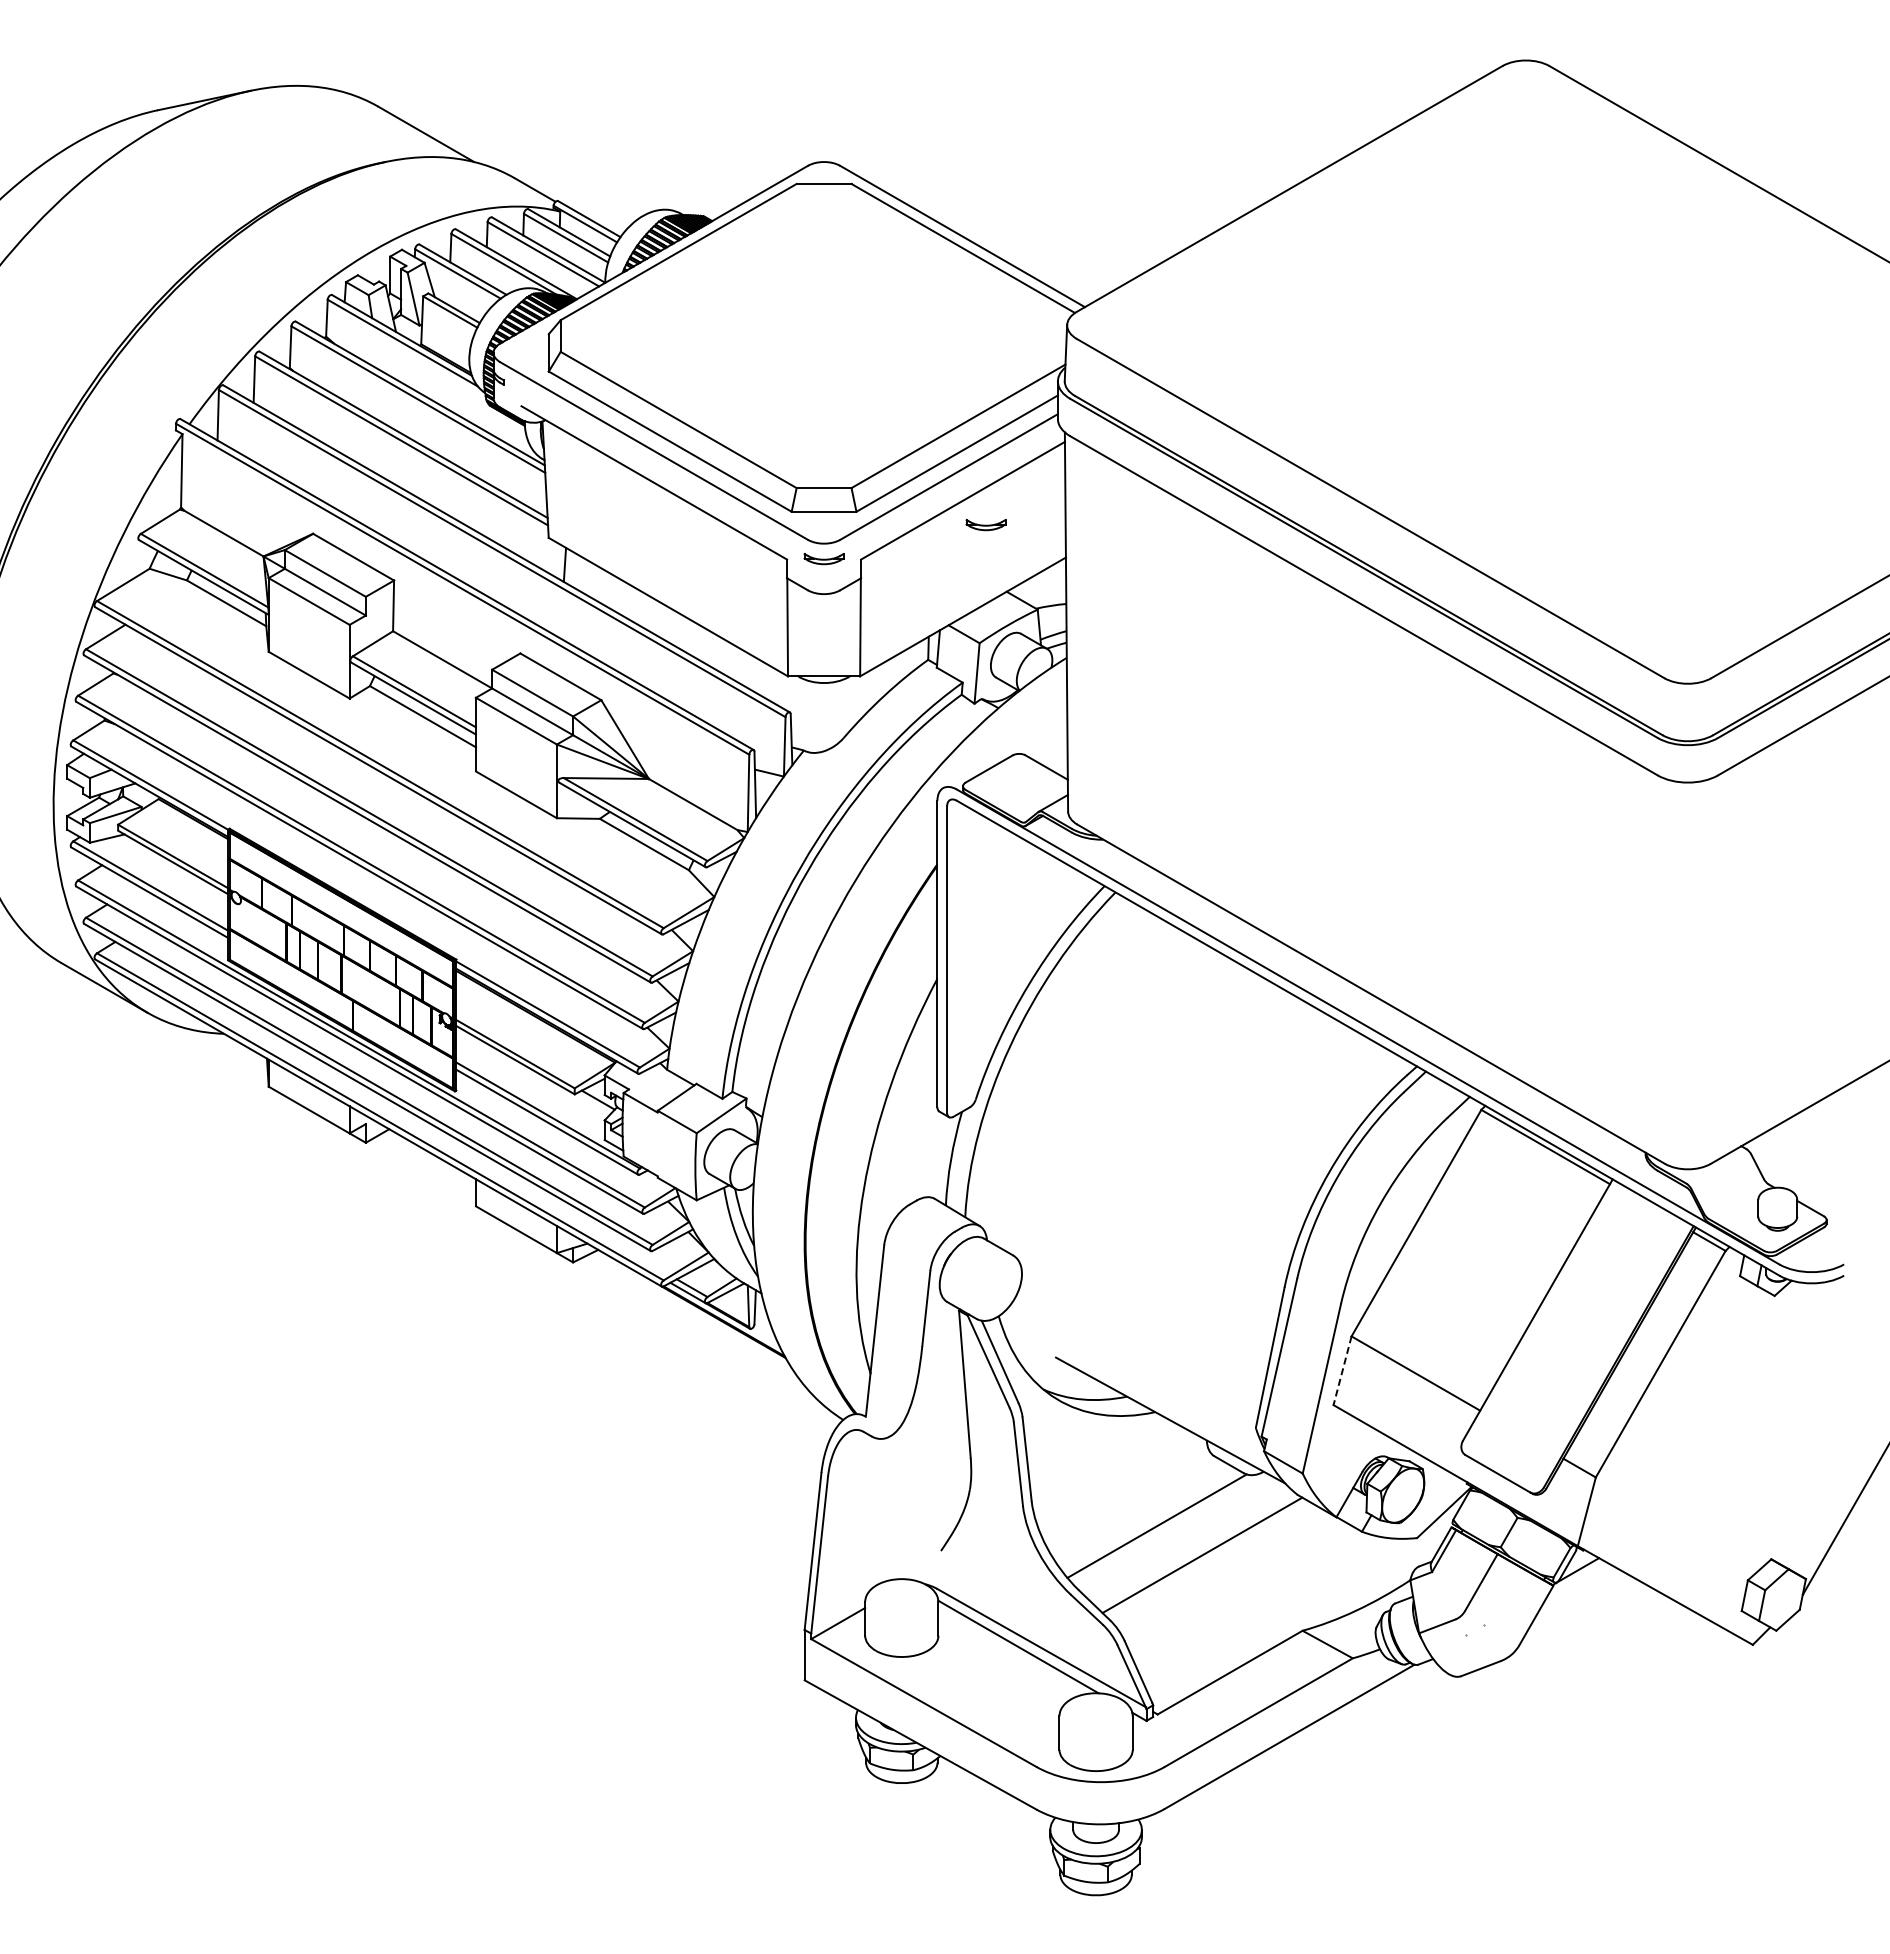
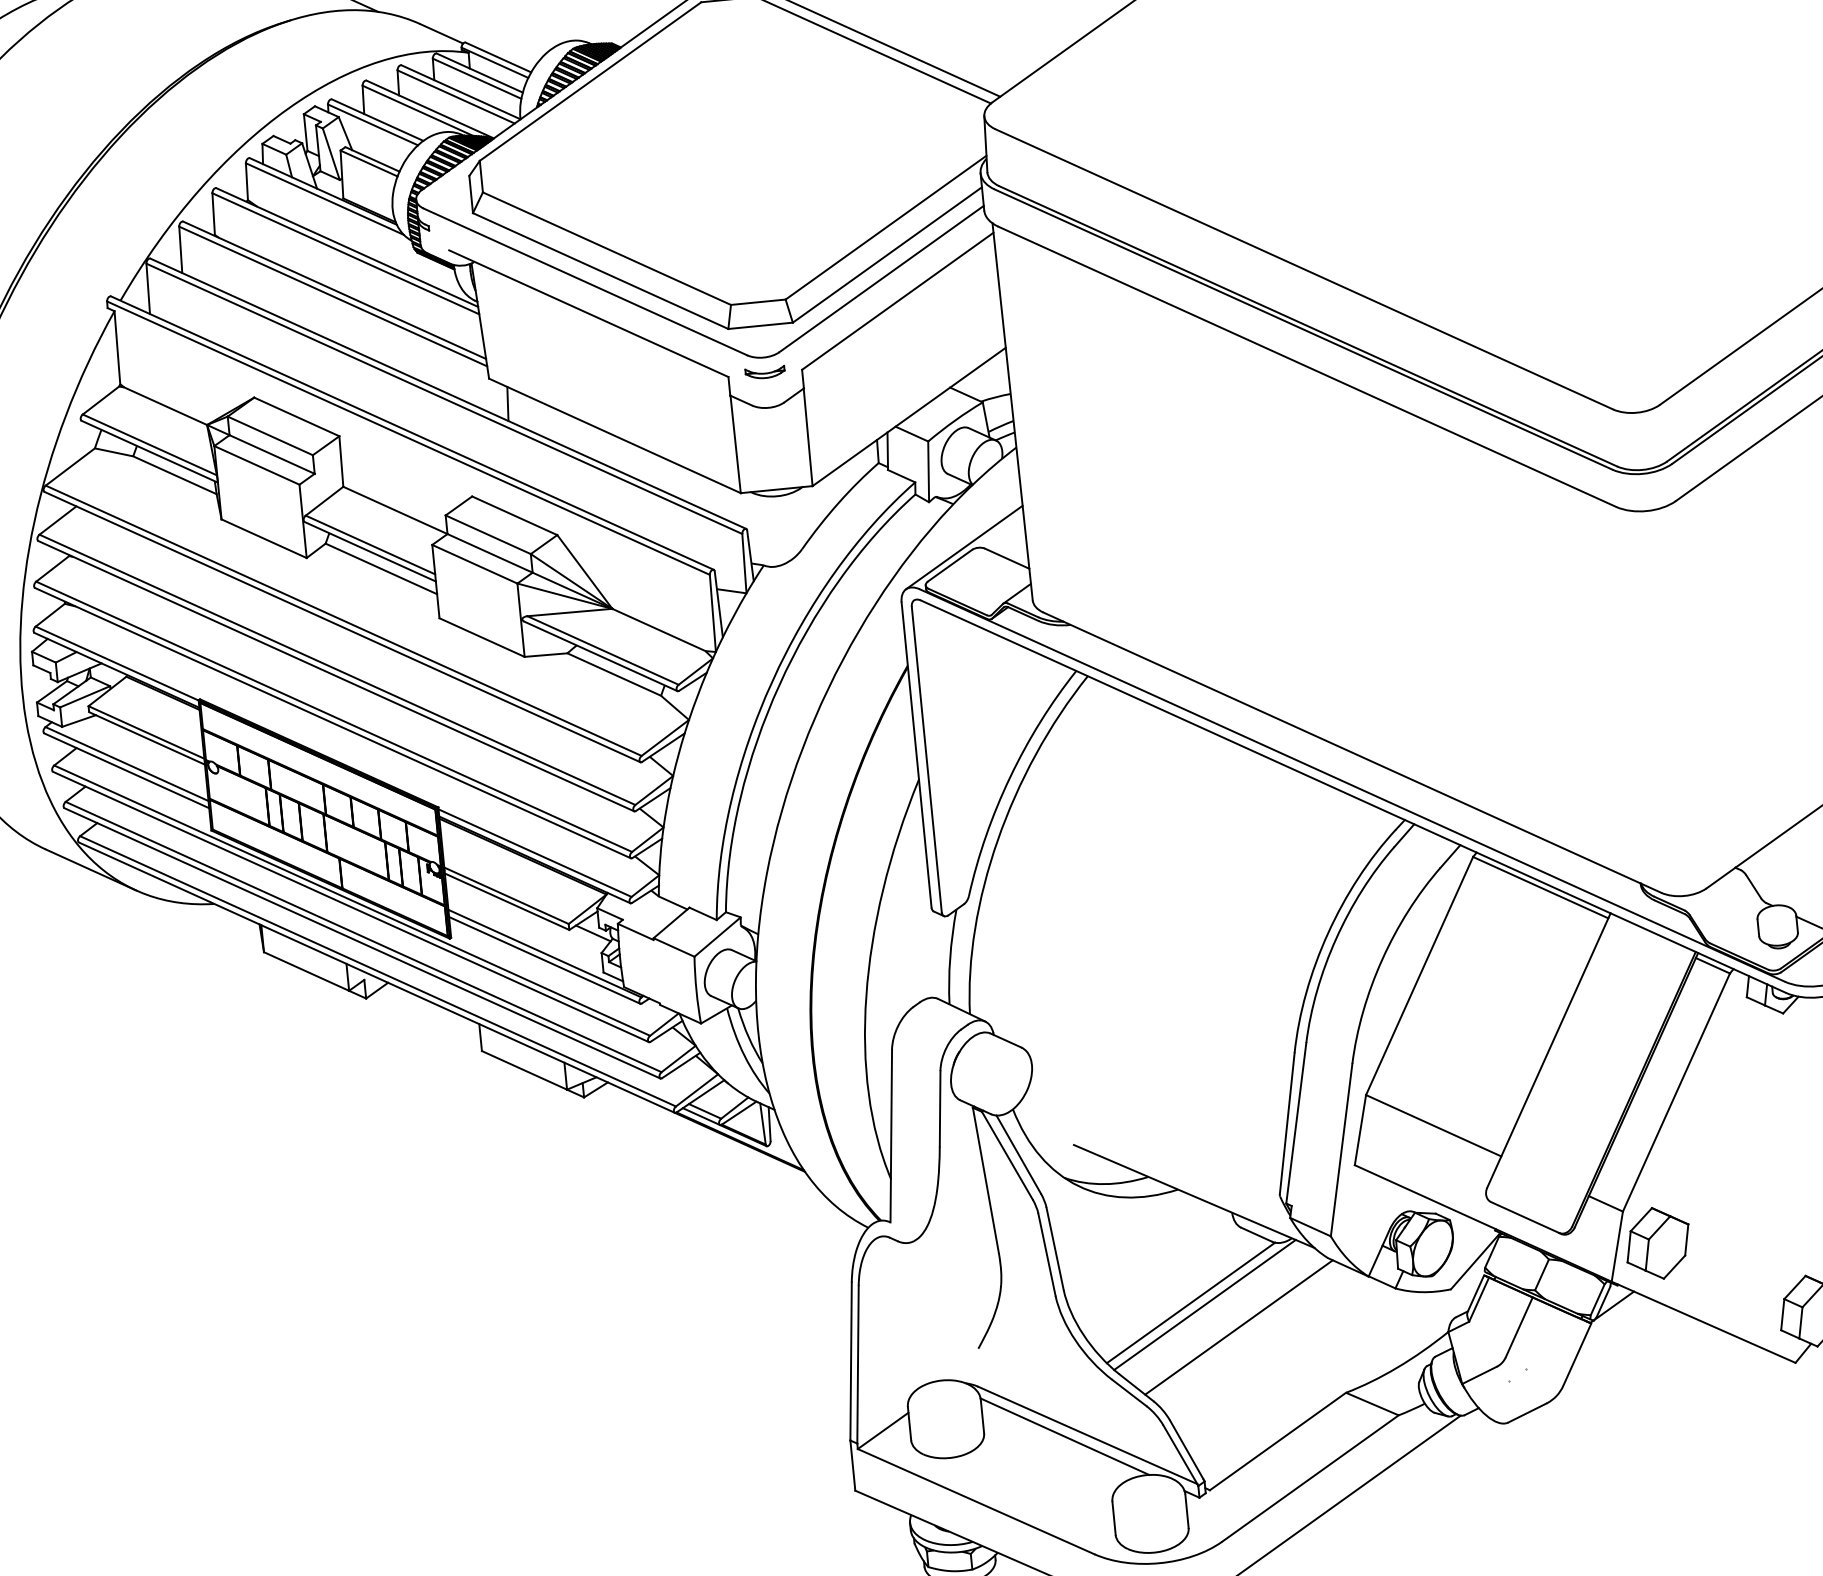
part: (985, 525) -> (922, 323), removed
line: (1005, 752) -> (964, 547), added
line: (1342, 1370) -> (1360, 1129), dashed -> solid
part: (1627, 1512) -> (1657, 1243), added
line: (1170, 1529) -> (1204, 1304), added

